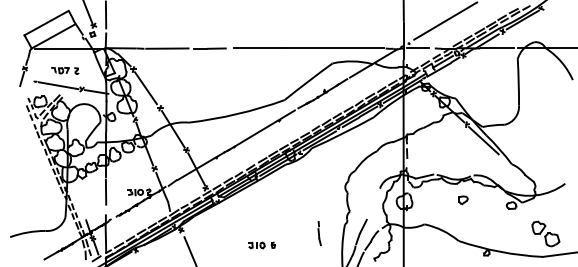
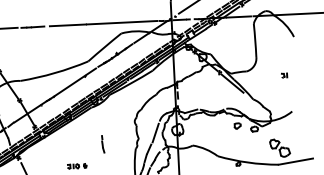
part: (556, 132) -> (284, 75), added
part: (463, 200) -> (237, 126), moved
line: (373, 204) -> (155, 133), added
line: (319, 233) -> (103, 144), moved

